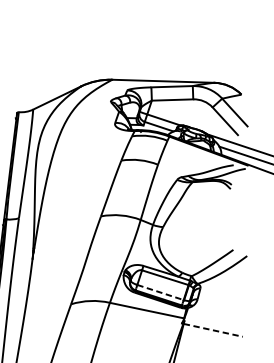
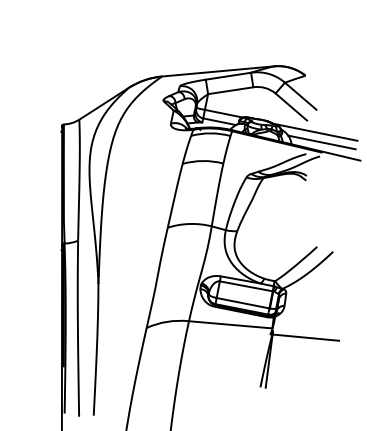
line: (160, 292) -> (243, 303), dashed -> solid
line: (213, 330) -> (306, 337), dashed -> solid

